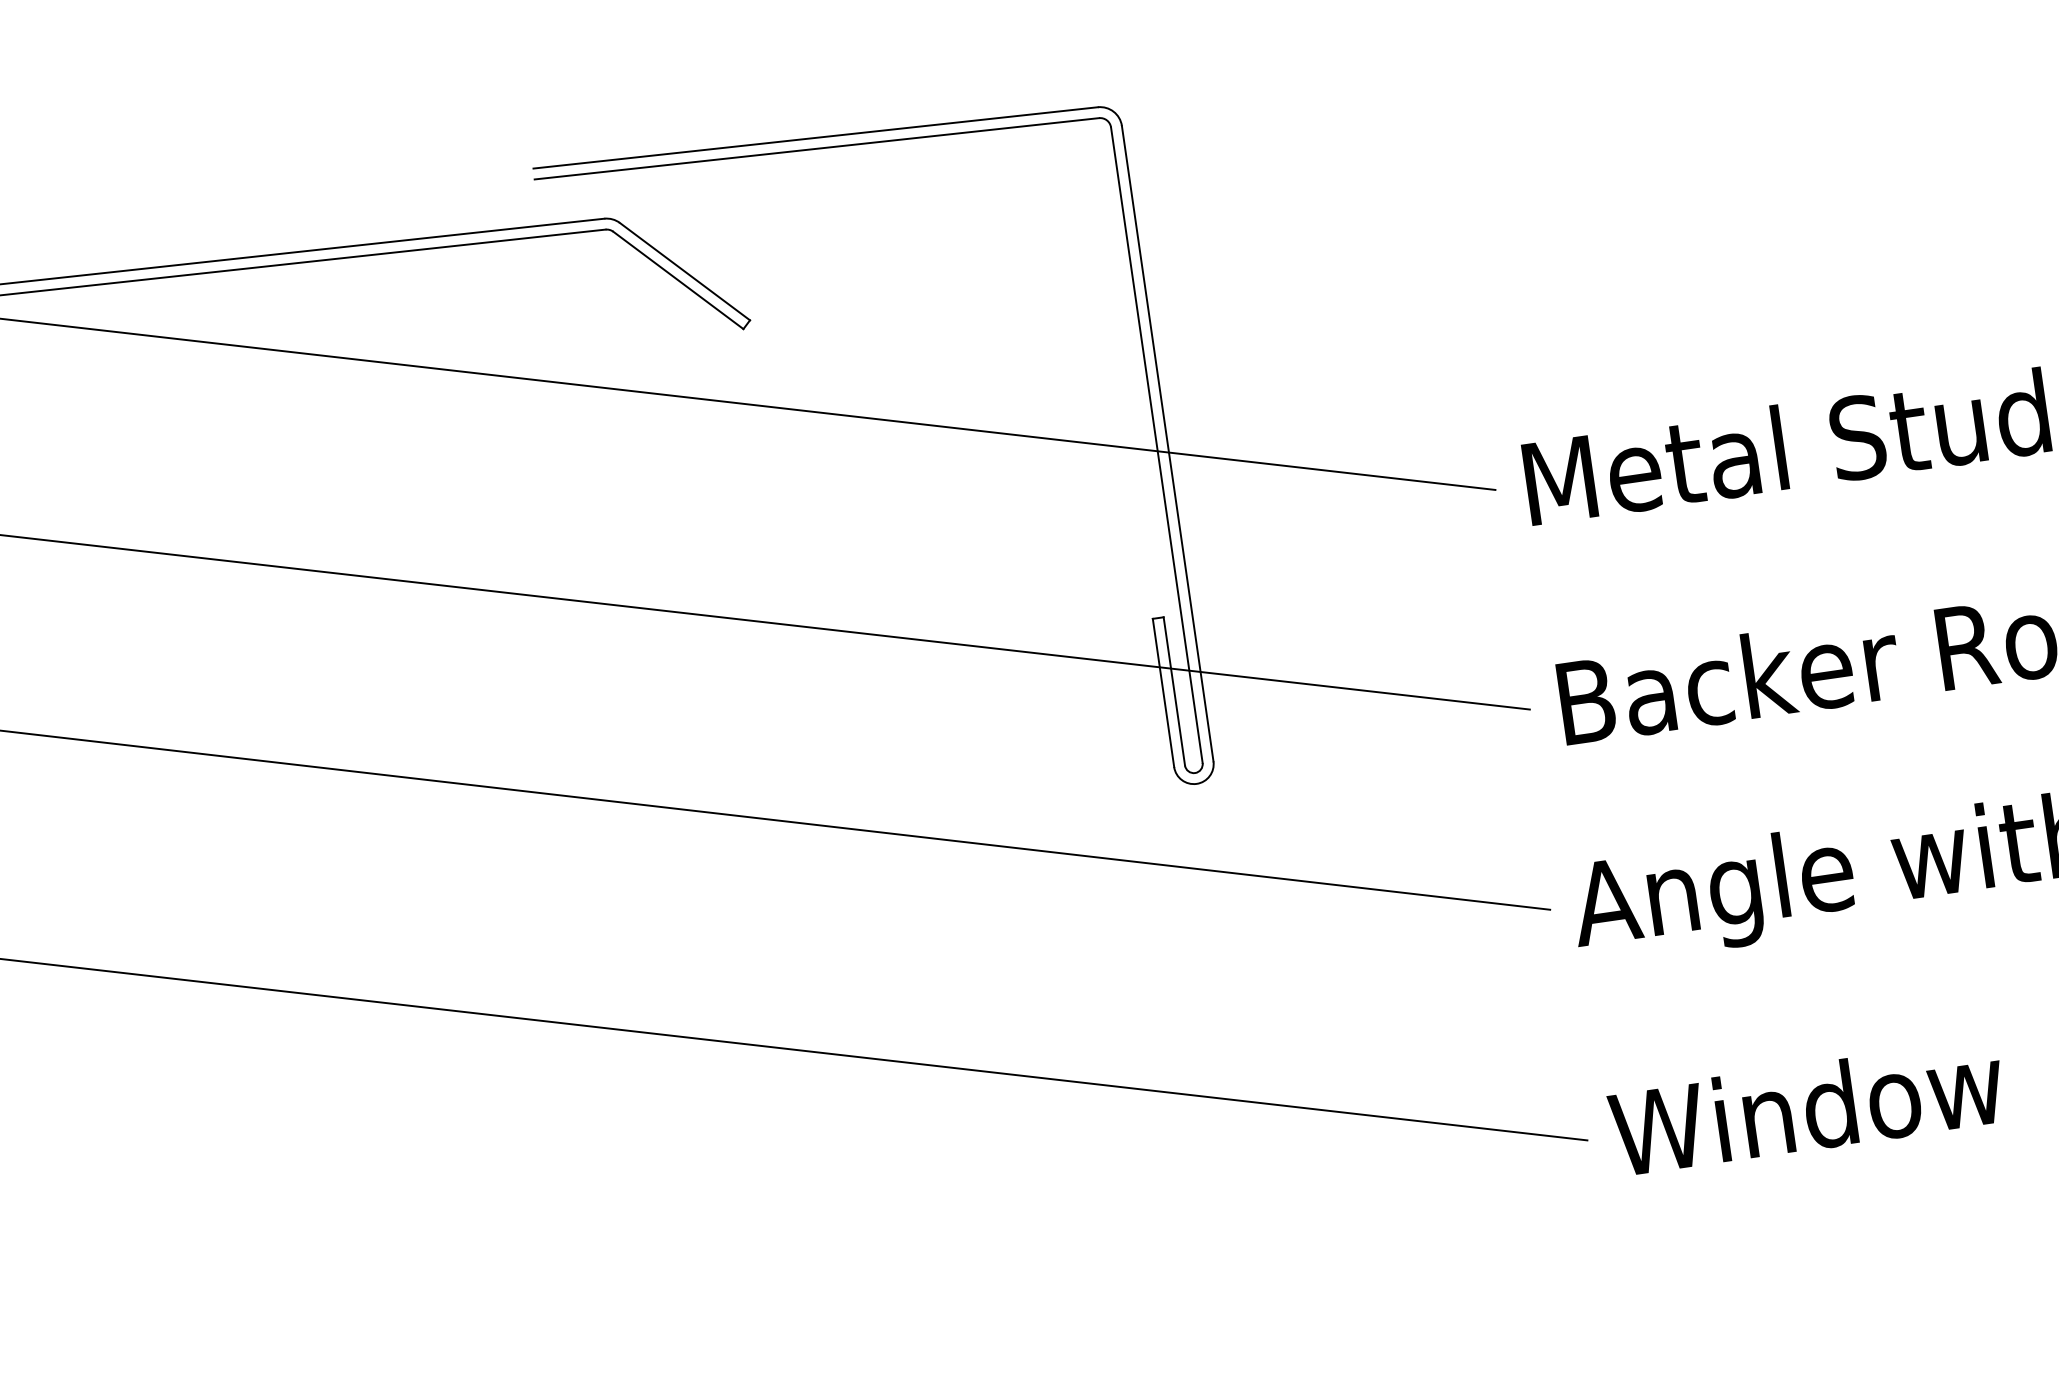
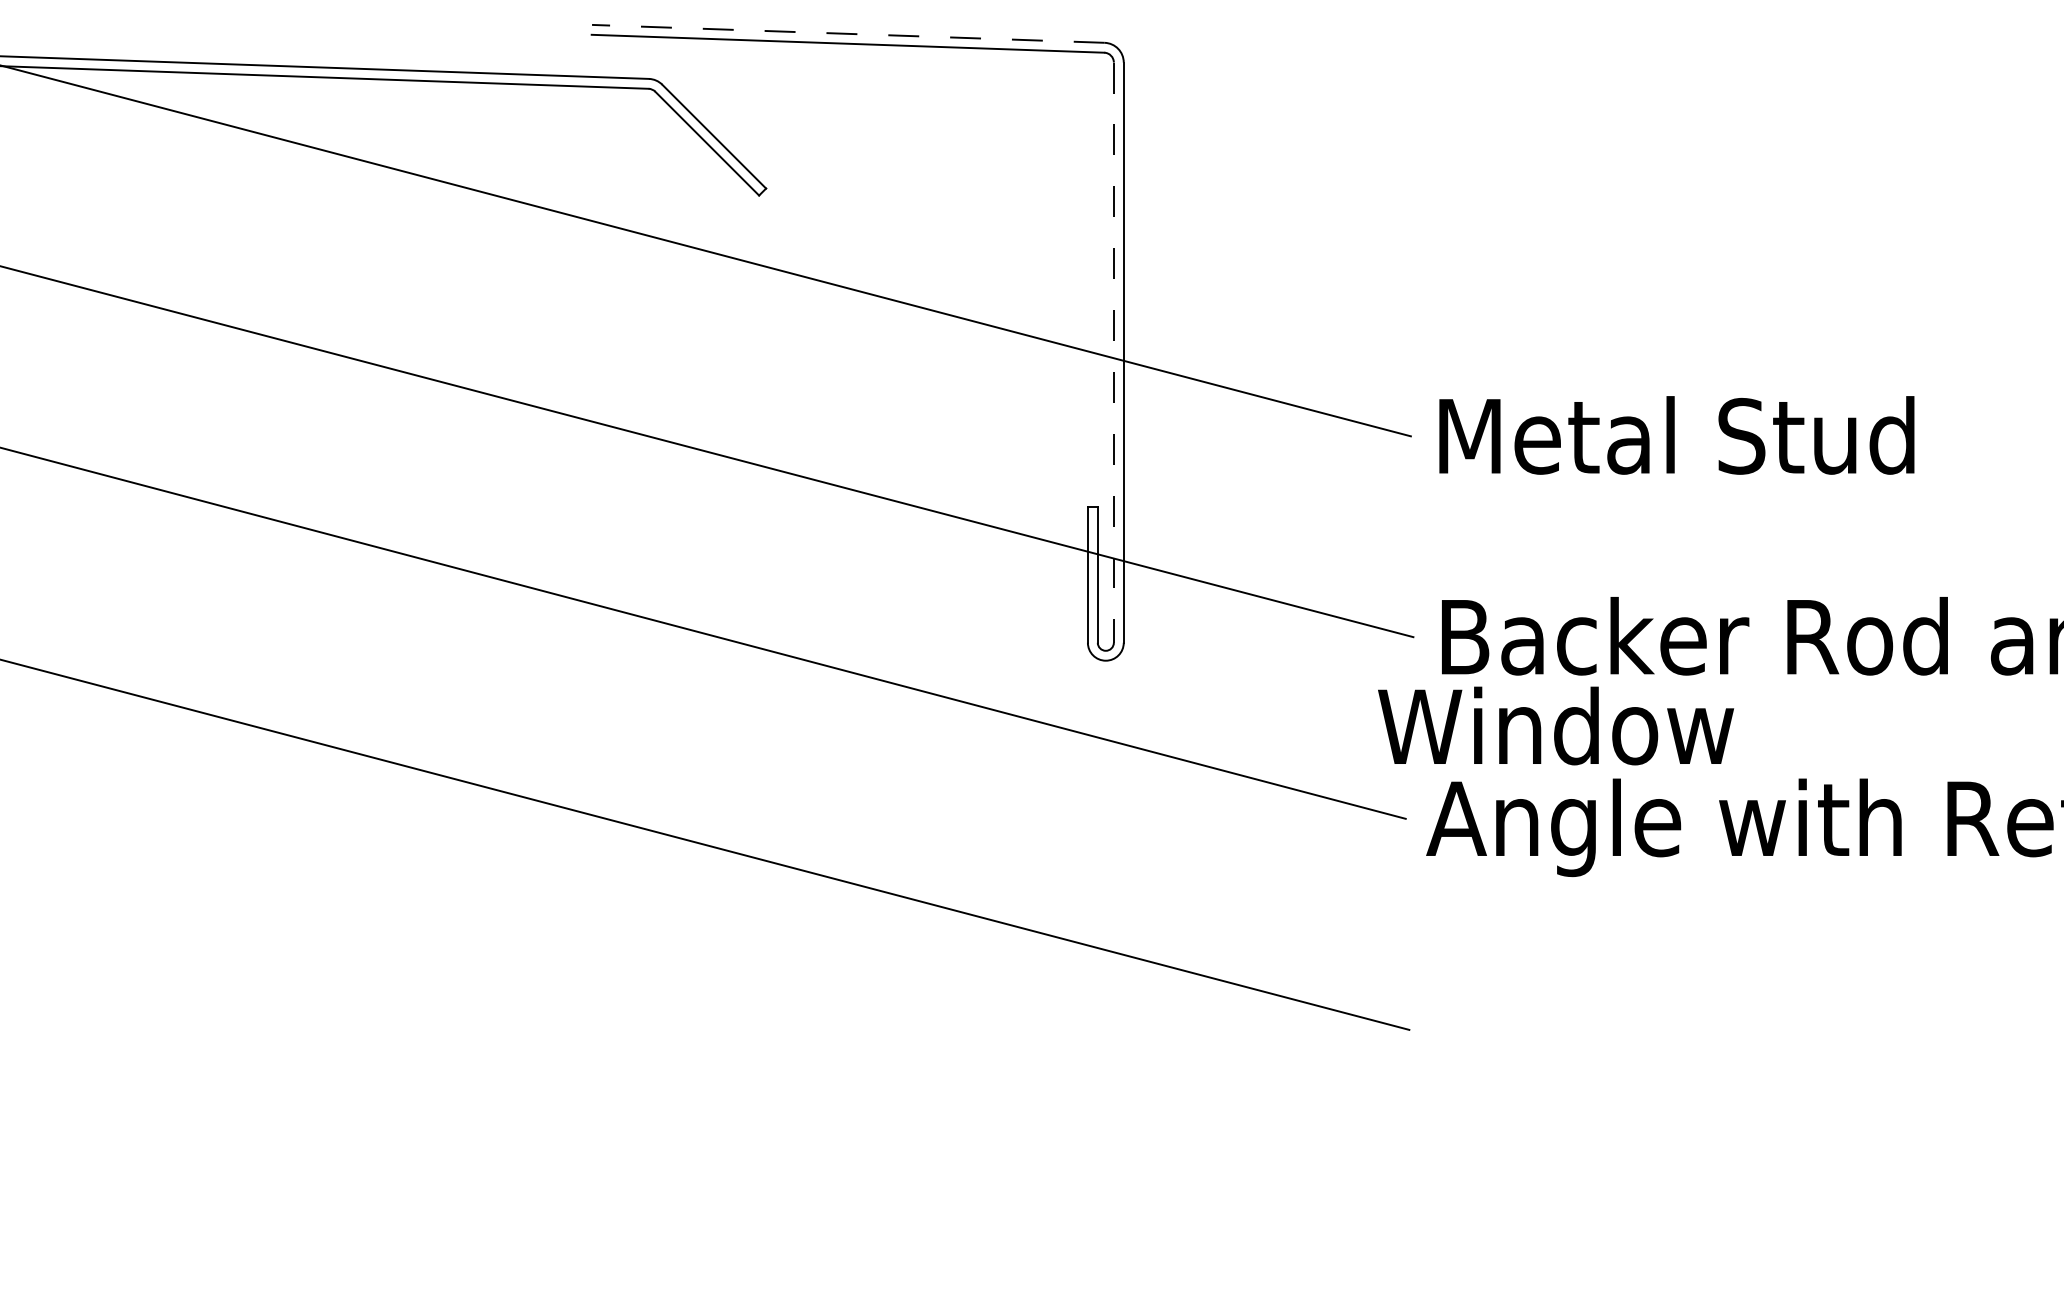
line: (814, 137) -> (847, 33), solid -> dashed
line: (1156, 446) -> (1113, 353), solid -> dashed
text: (1807, 1107) -> (1556, 725), moved

